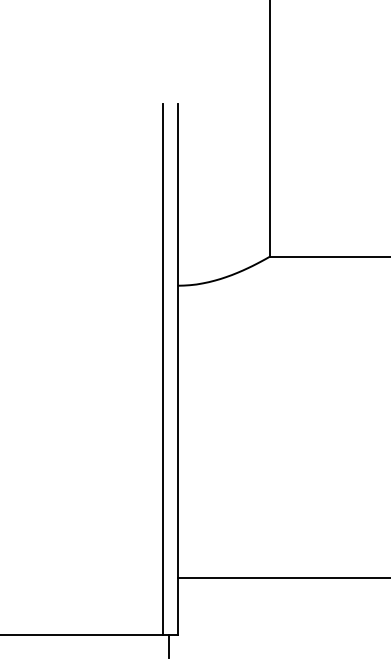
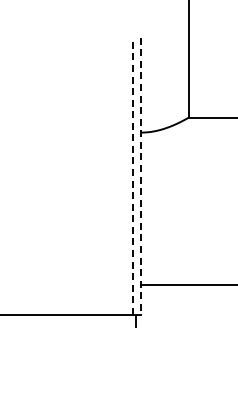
line: (163, 369) -> (133, 176), solid -> dashed
line: (178, 369) -> (141, 176), solid -> dashed

